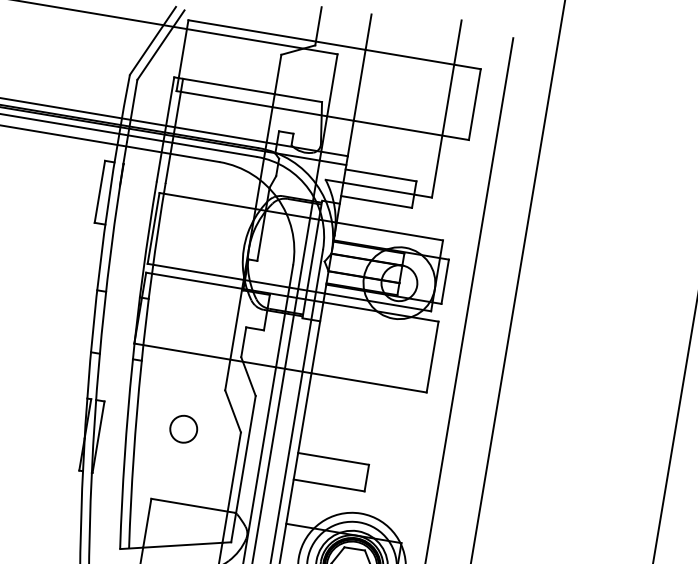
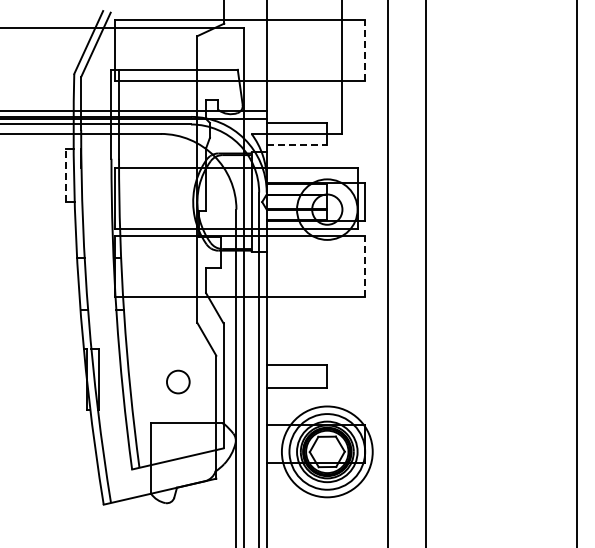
line: (475, 104) -> (365, 50), solid -> dashed
line: (99, 190) -> (65, 174), solid -> dashed
line: (377, 202) -> (297, 145), solid -> dashed
line: (433, 356) -> (365, 265), solid -> dashed
circle: (184, 428) -> (178, 381), moved

